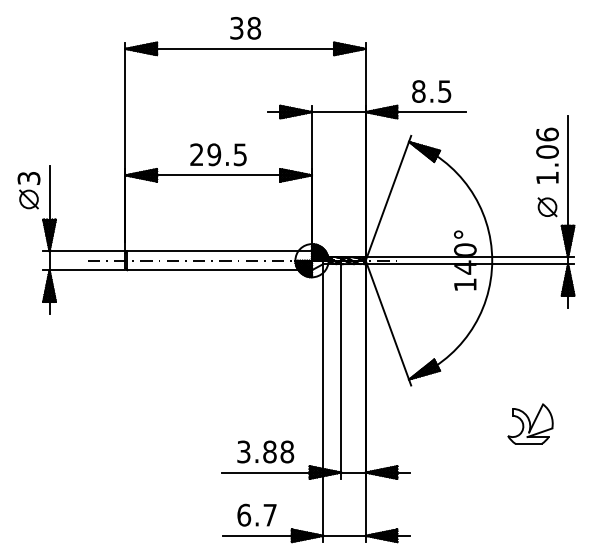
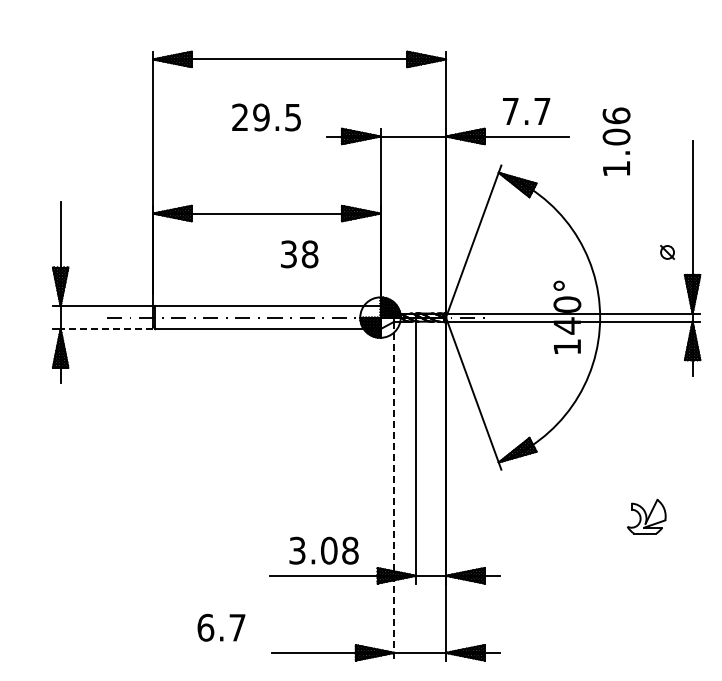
text: (245, 28) -> (299, 254), moved
text: (431, 91) -> (526, 111), 8.5 -> 7.7
text: (218, 154) -> (266, 117), moved
text: (547, 155) -> (616, 141), moved
part: (28, 190) -> (35, 231), removed
part: (547, 207) -> (667, 252), size x0.6
line: (87, 270) -> (106, 329), solid -> dashed
line: (323, 403) -> (394, 491), solid -> dashed
part: (530, 423) -> (646, 516), size x0.7
text: (270, 451) -> (329, 550), 3.88 -> 3.08
text: (257, 514) -> (221, 627), moved

